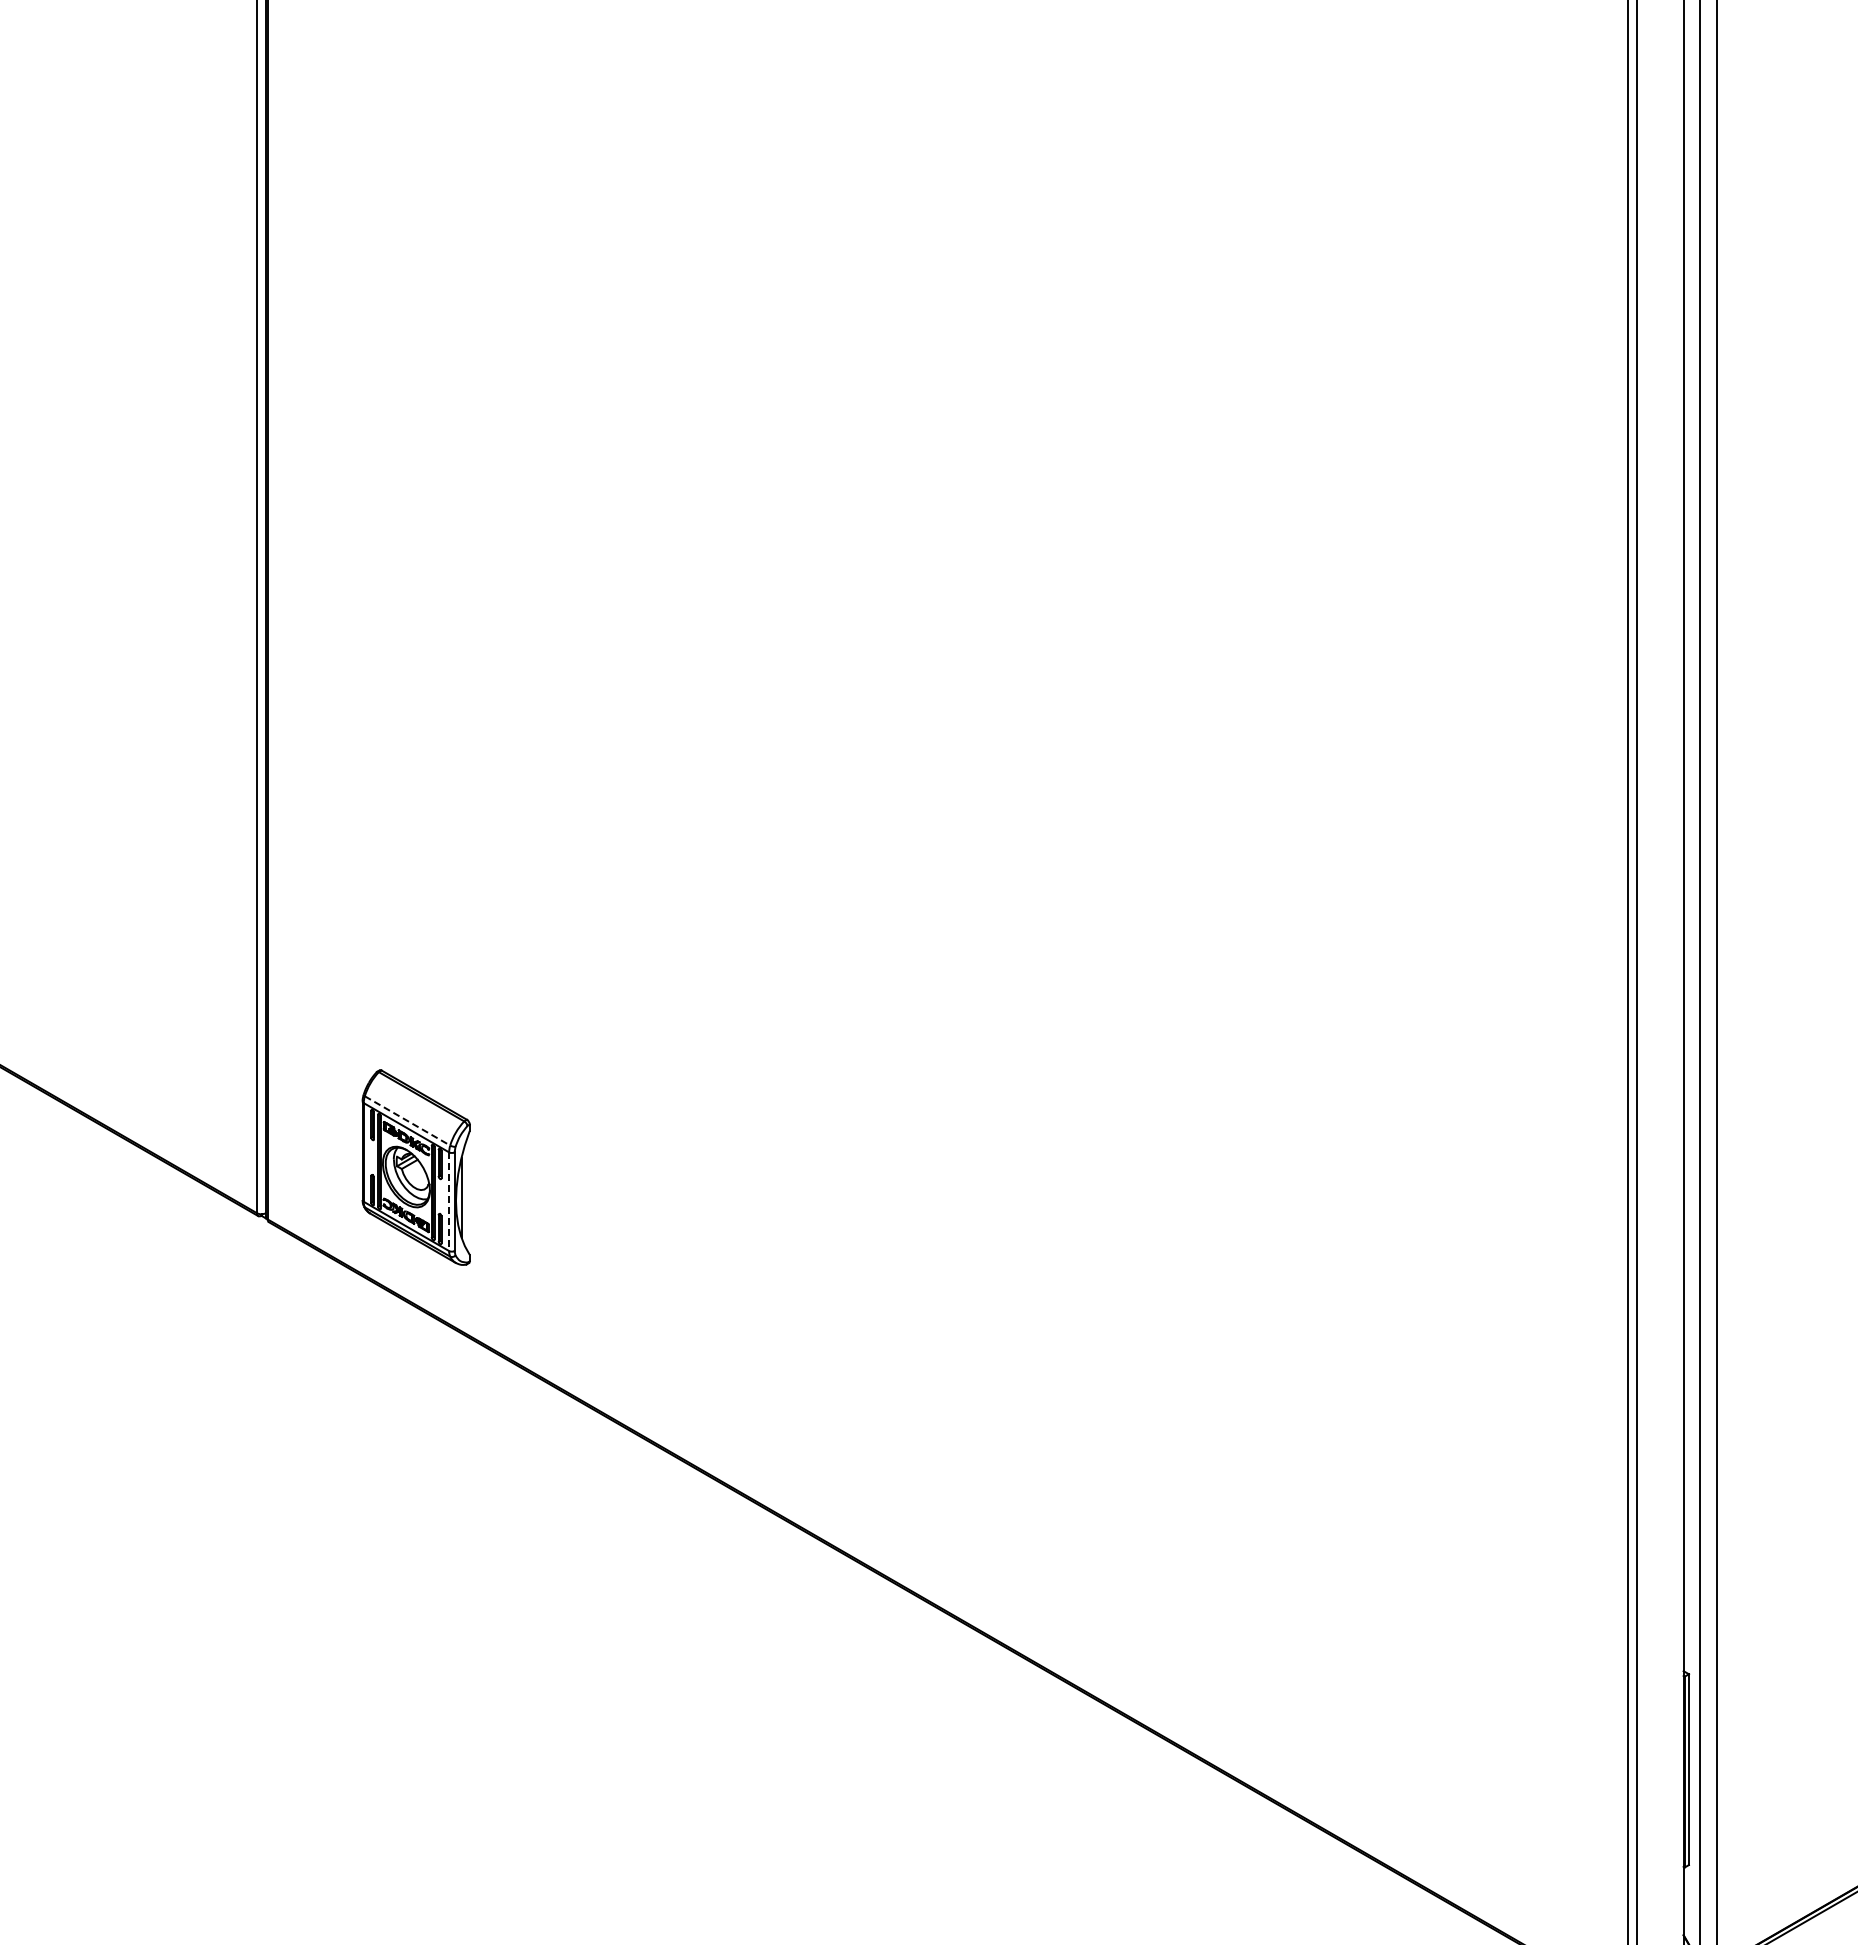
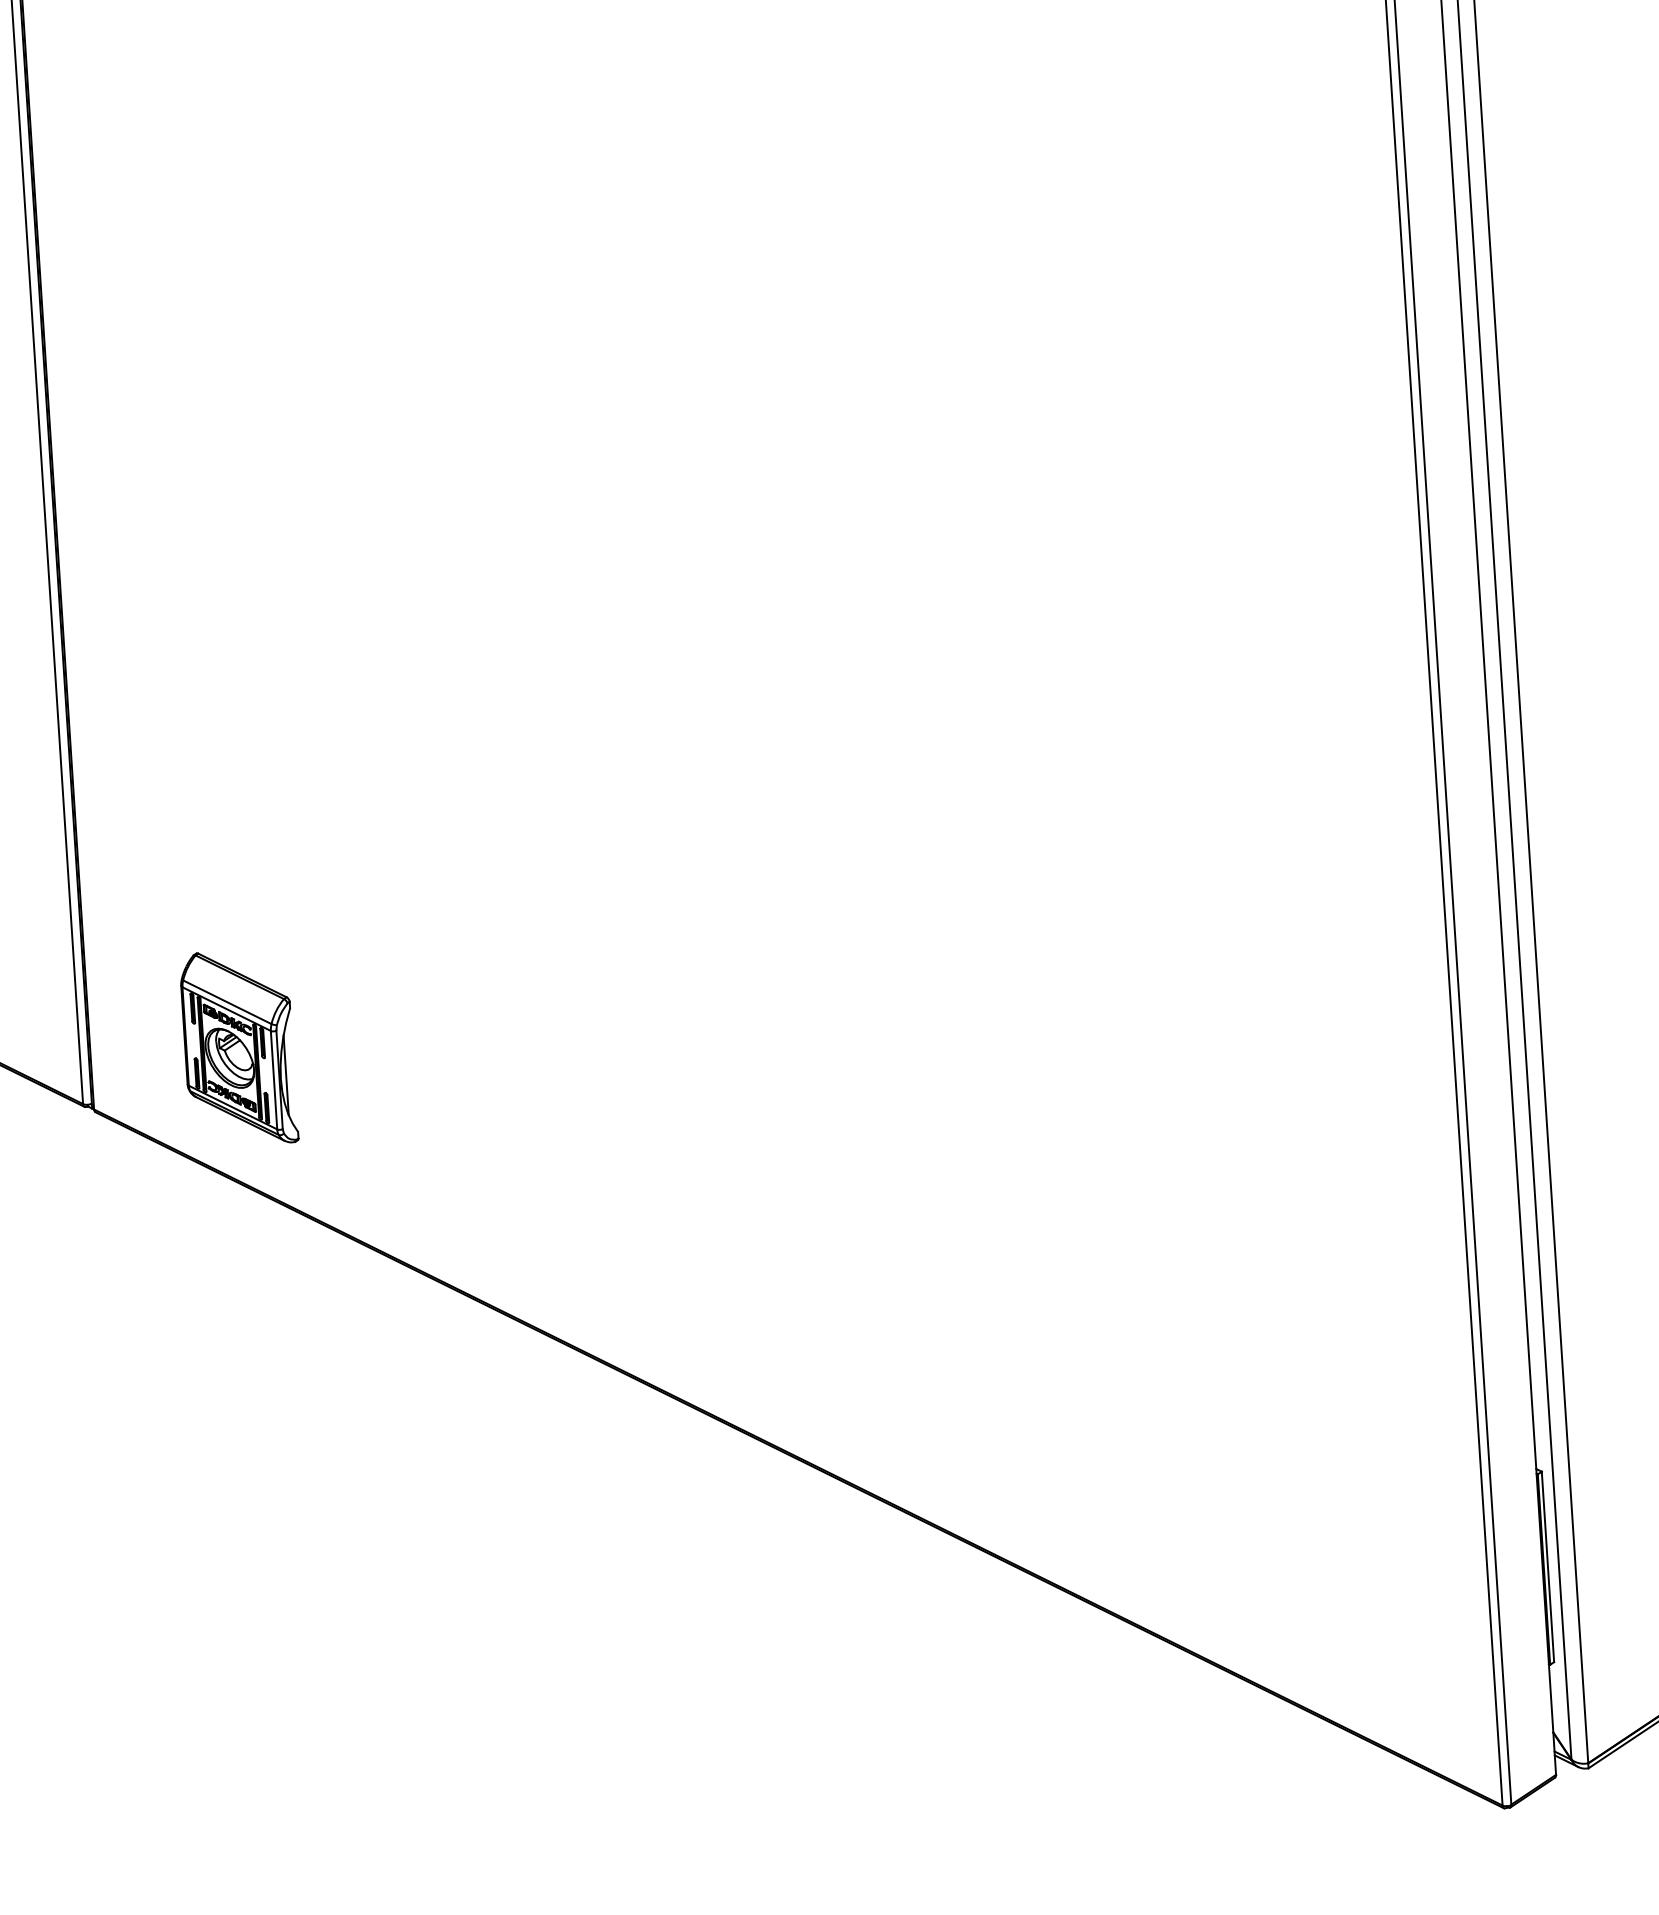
line: (407, 1121) -> (227, 1002), dashed -> solid
line: (449, 1202) -> (274, 1080), dashed -> solid

